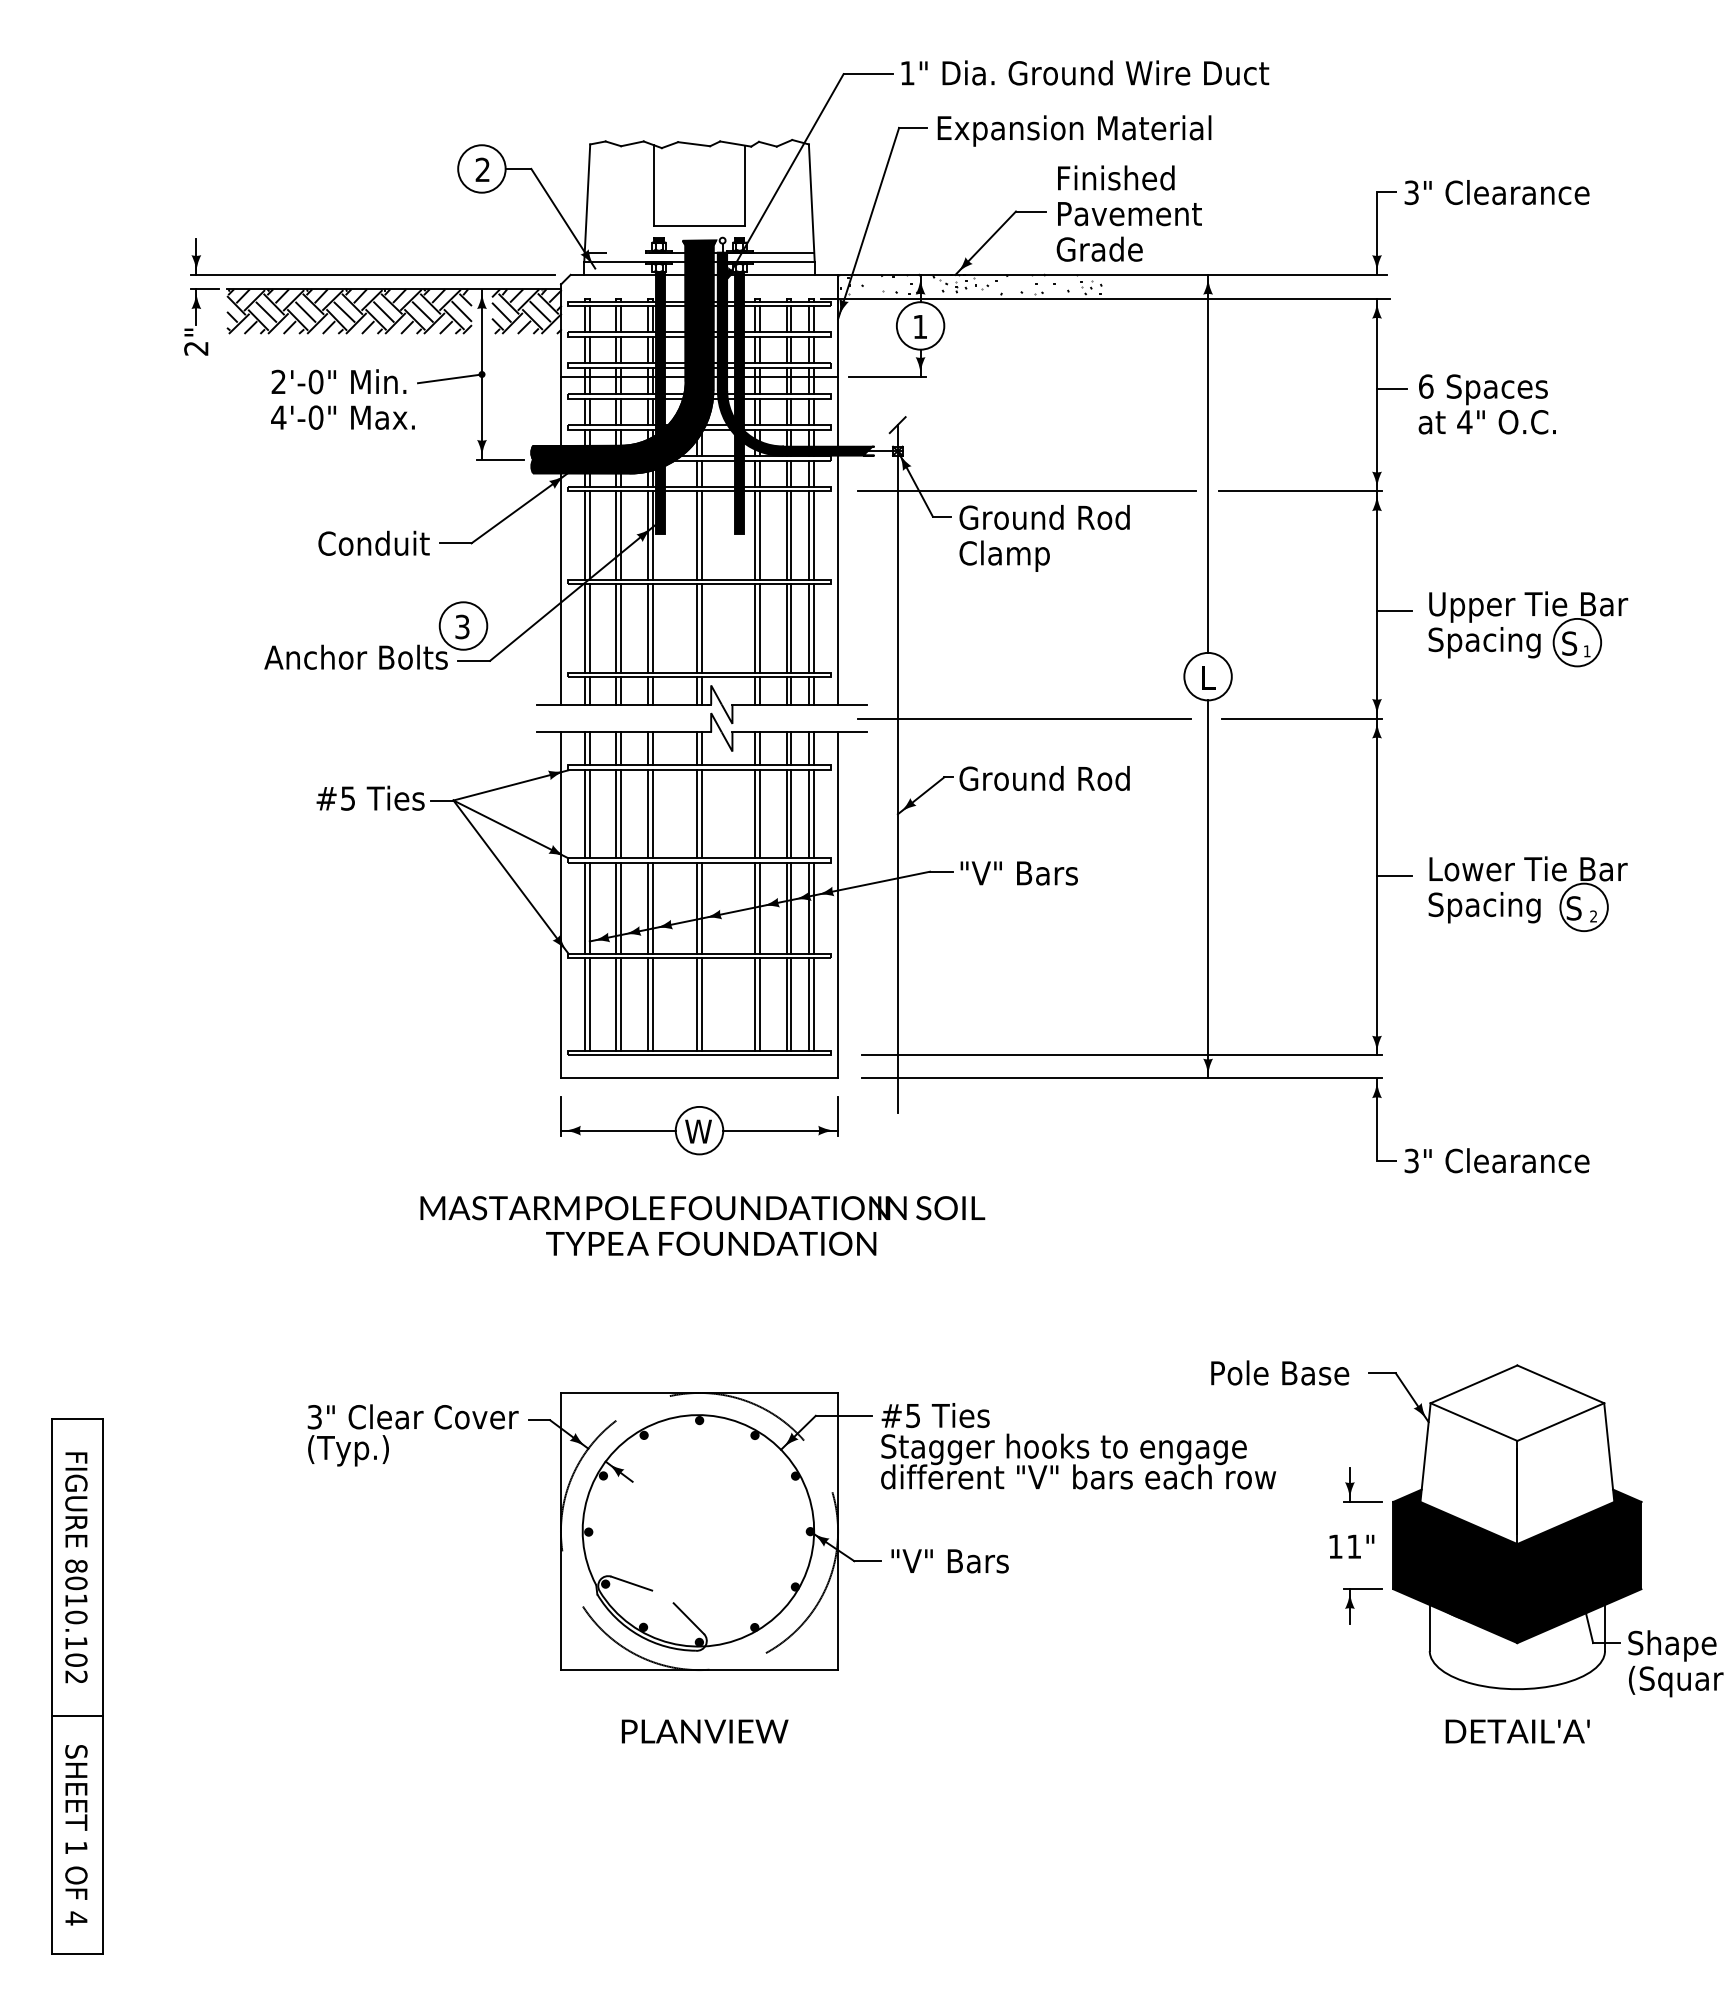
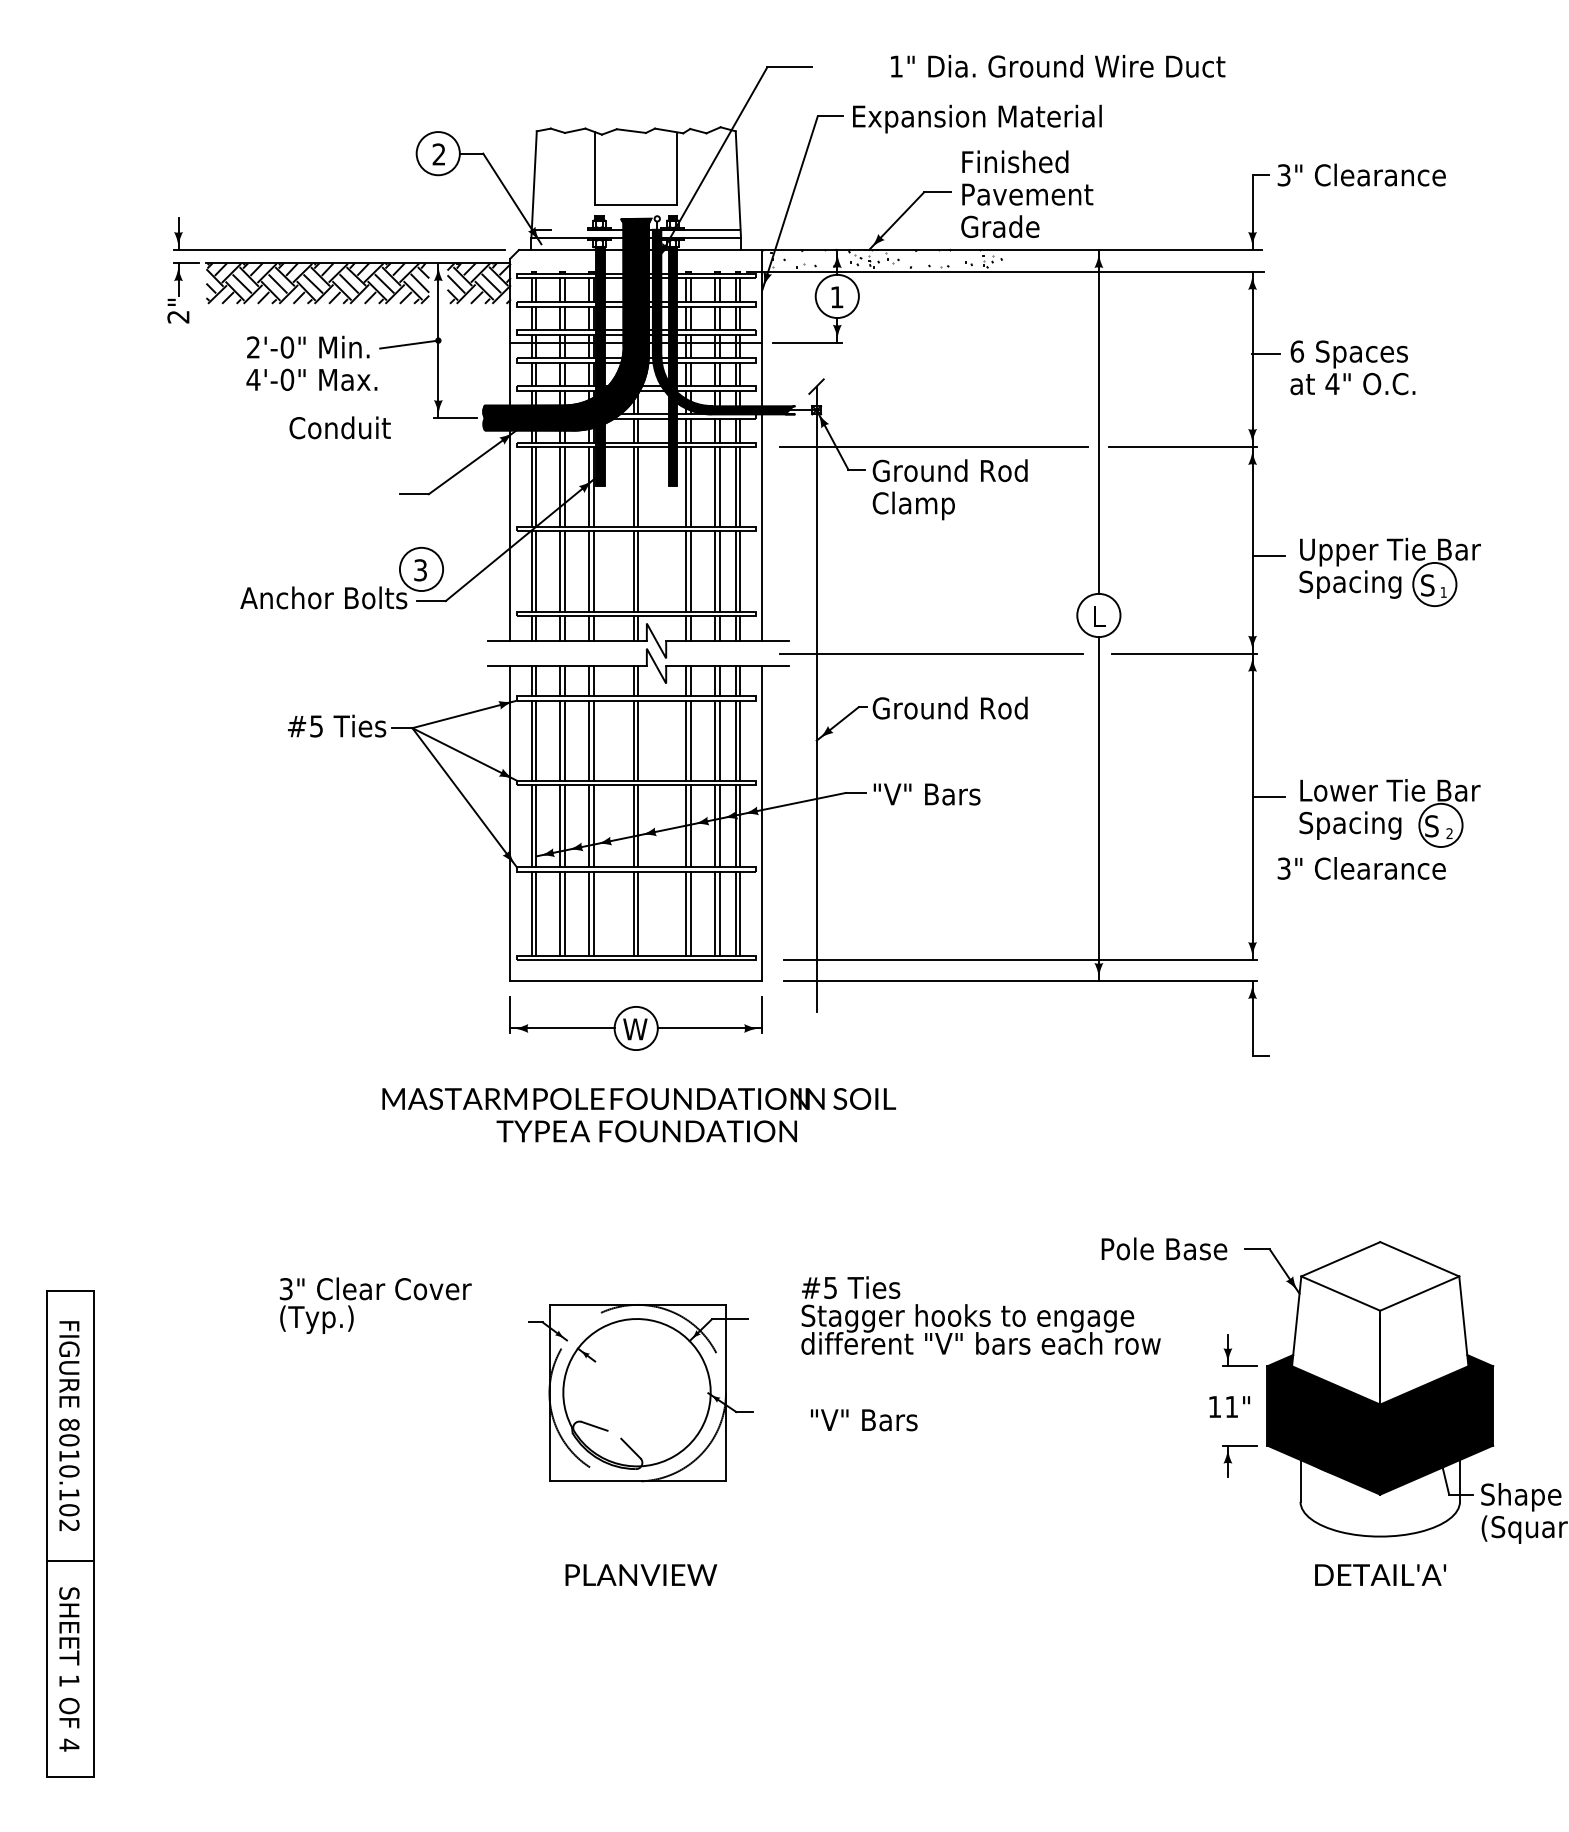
text: (1085, 72) -> (1058, 65), moved
text: (373, 542) -> (339, 427), moved
text: (1496, 1160) -> (1361, 868), moved
part: (704, 1531) -> (640, 1393), size x0.7

